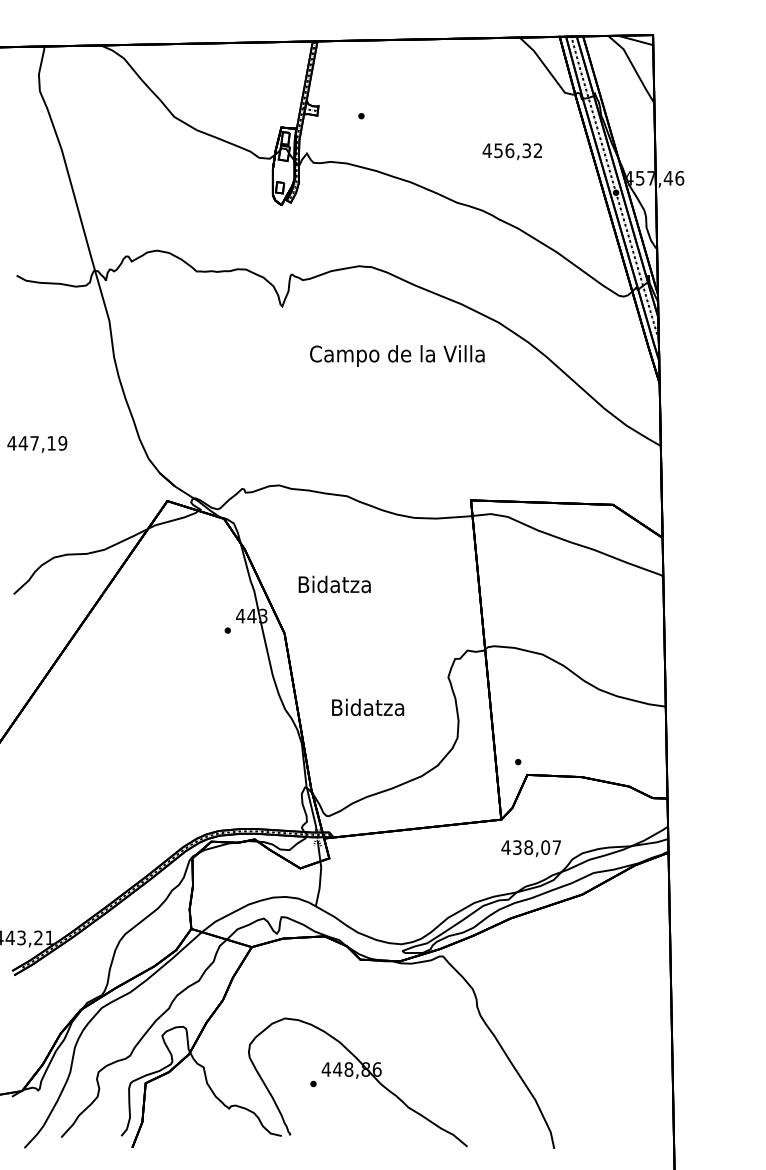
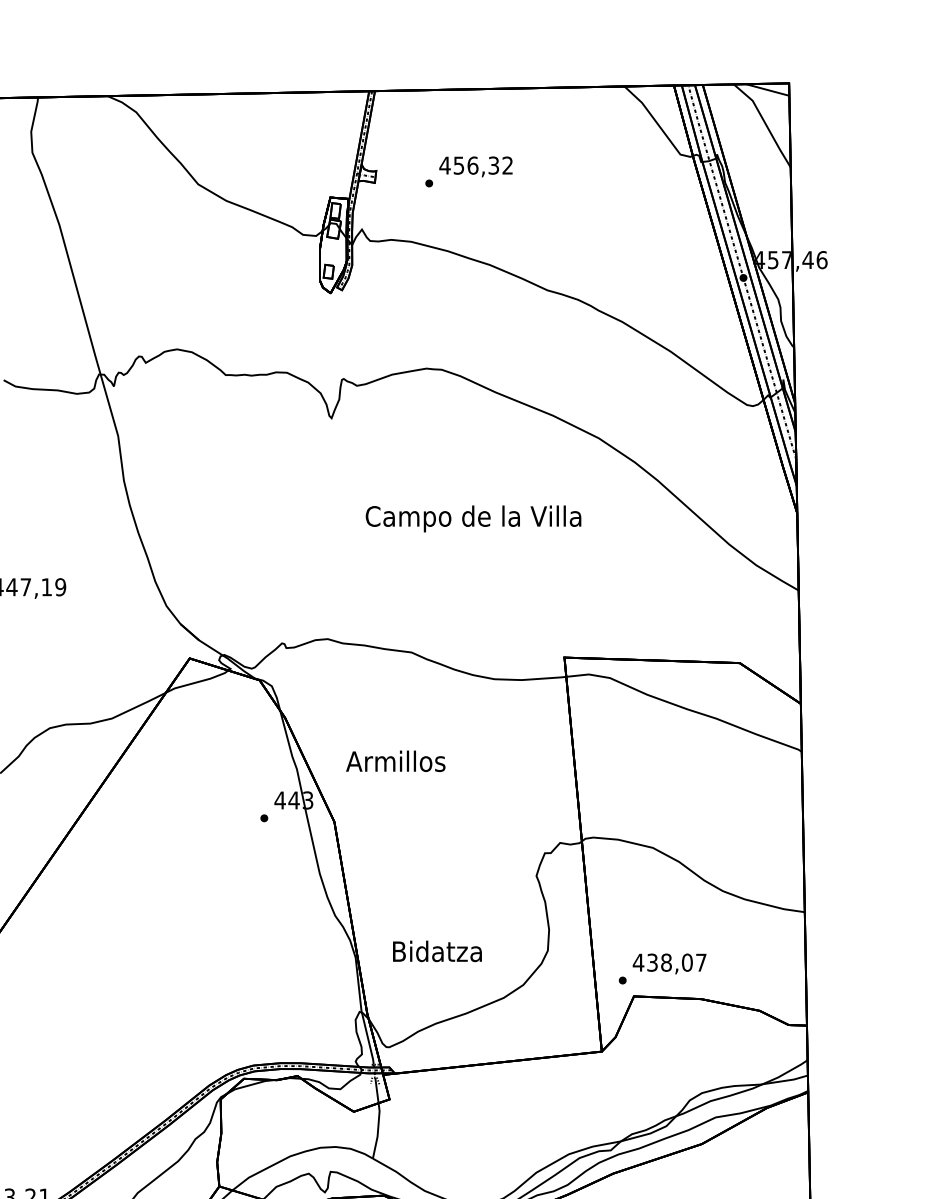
text: (511, 151) -> (474, 166), moved
text: (397, 355) -> (473, 518), moved
text: (334, 584) -> (395, 761), Bidatza -> Armillos
text: (368, 707) -> (437, 951), moved
text: (530, 848) -> (668, 963), moved

